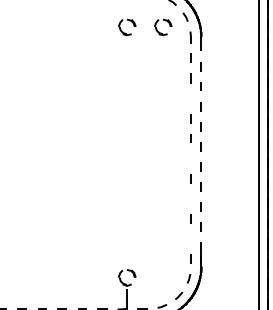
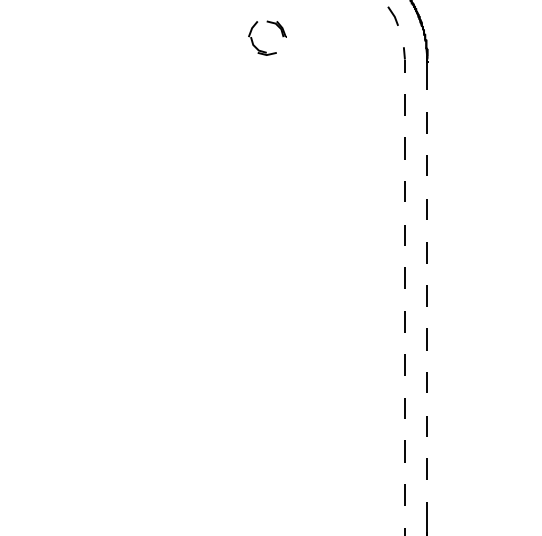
part: (163, 26) -> (345, 36), removed
line: (190, 97) -> (403, 189), added
line: (190, 158) -> (403, 321), added
line: (190, 198) -> (403, 407), added
line: (190, 238) -> (403, 494), added

